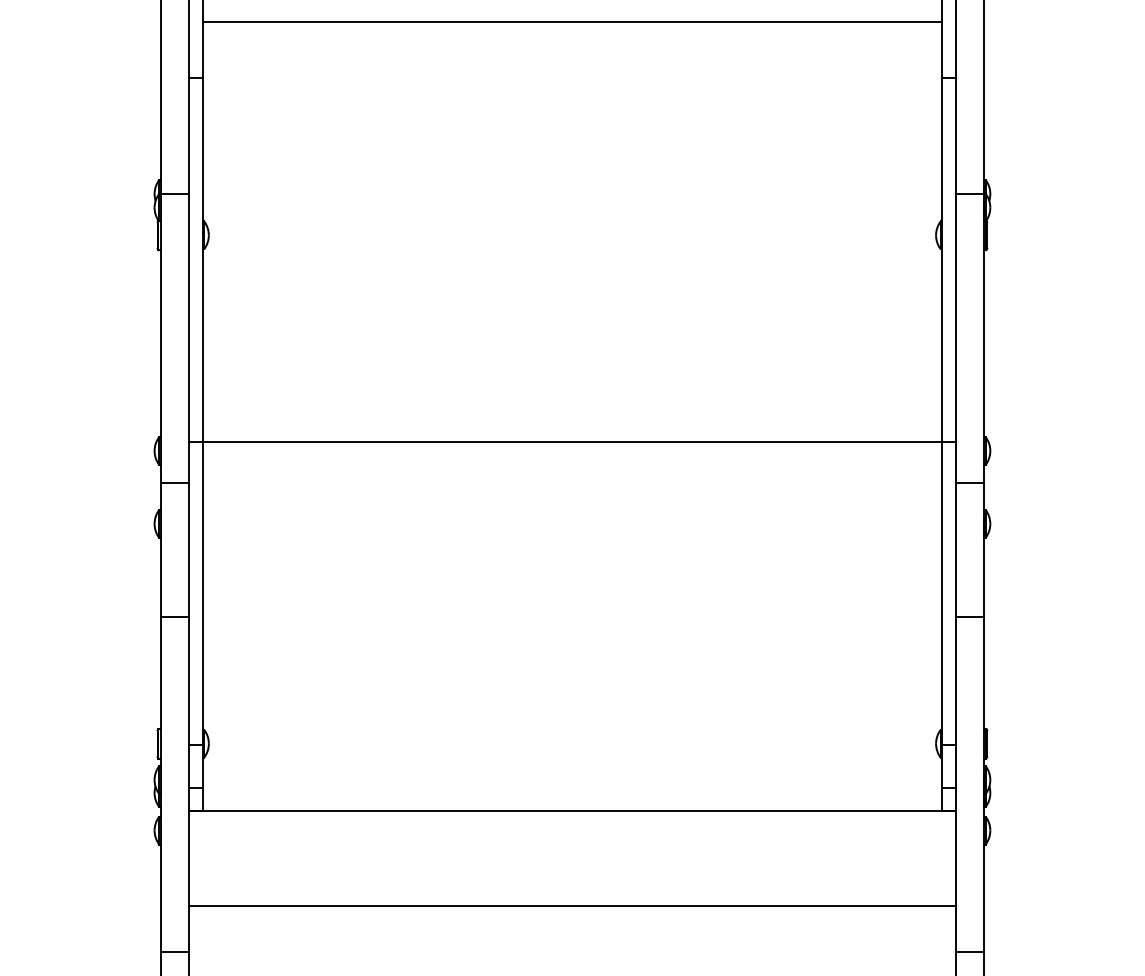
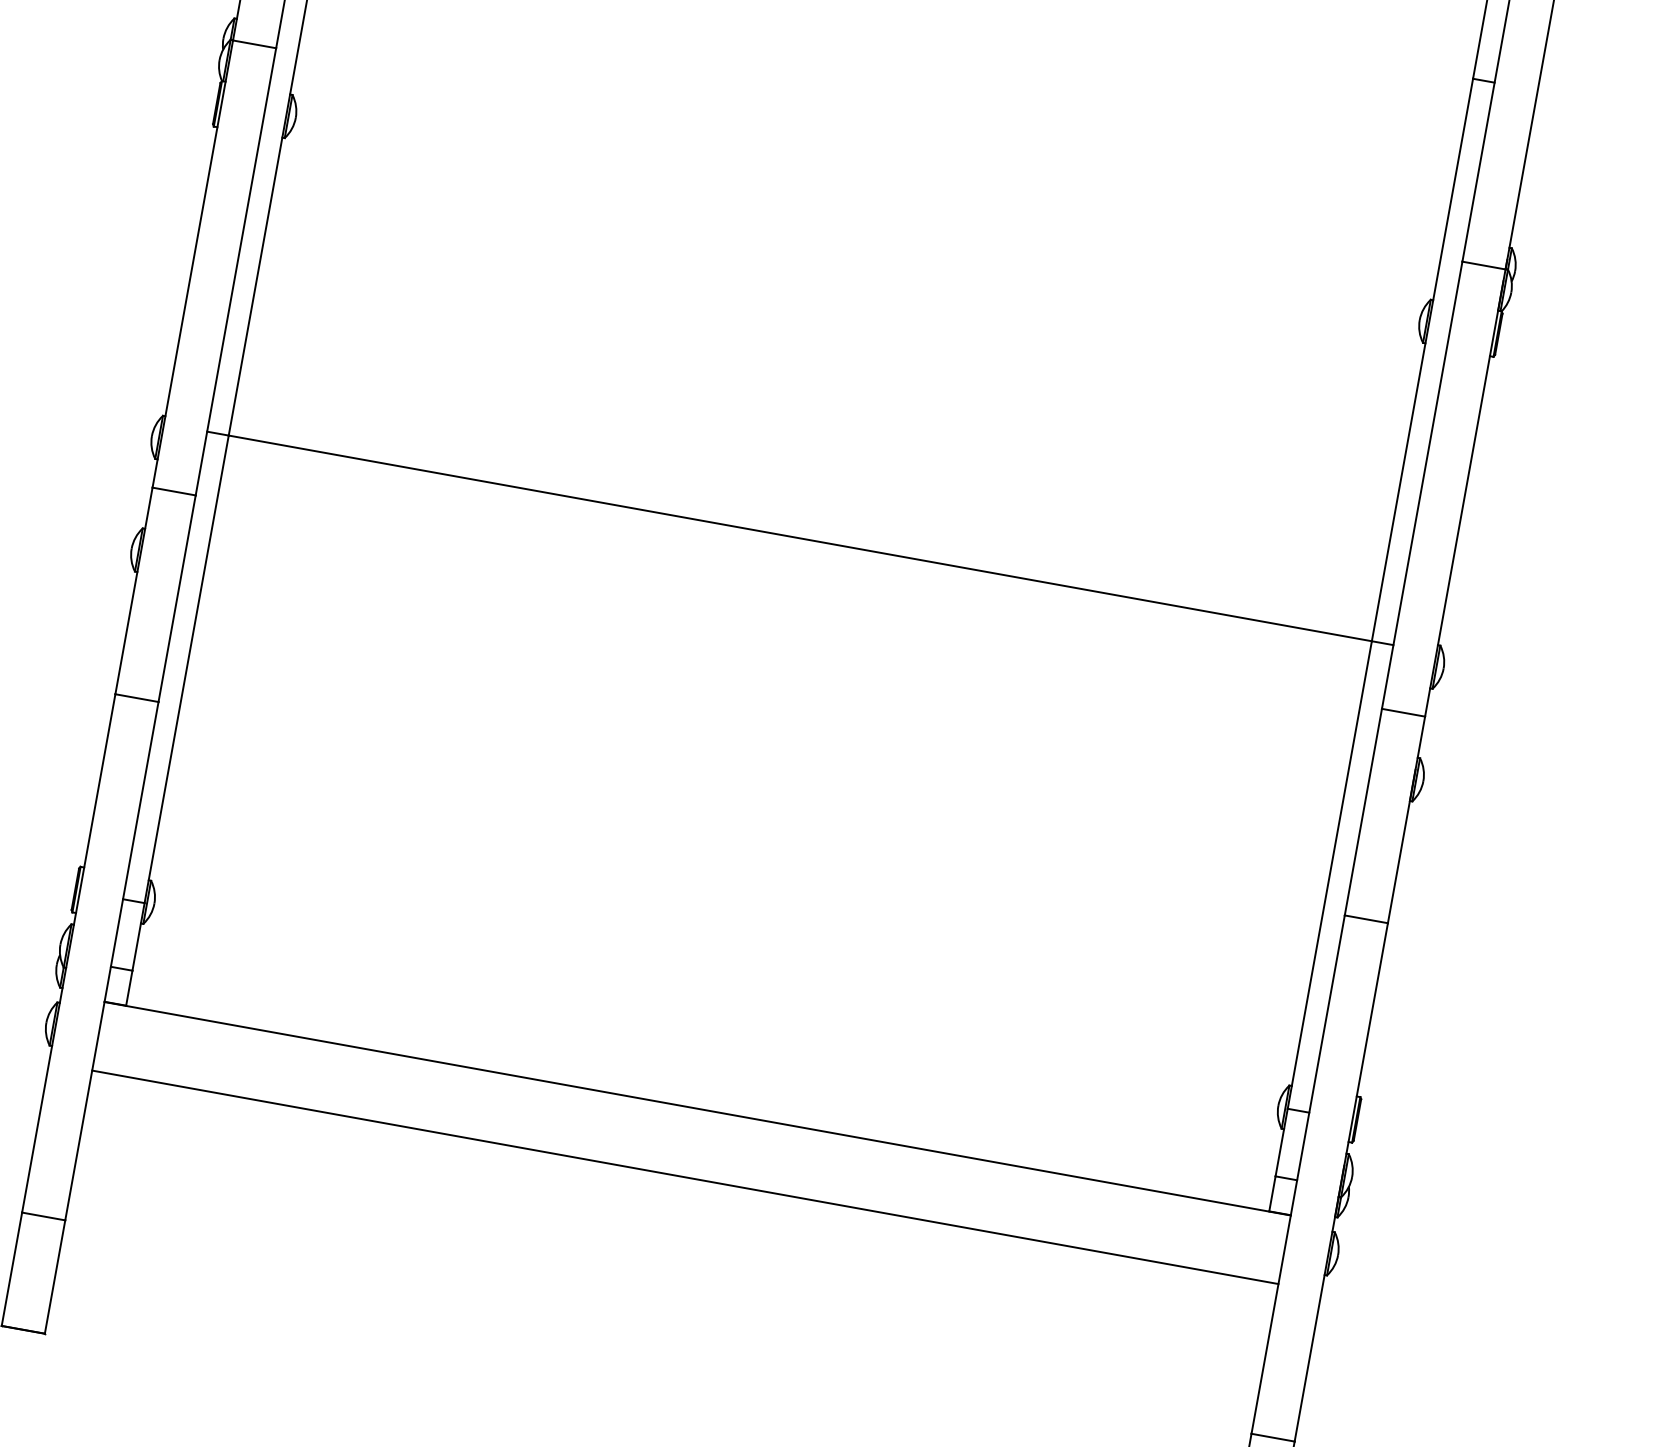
line: (572, 906) -> (685, 1177), moved

